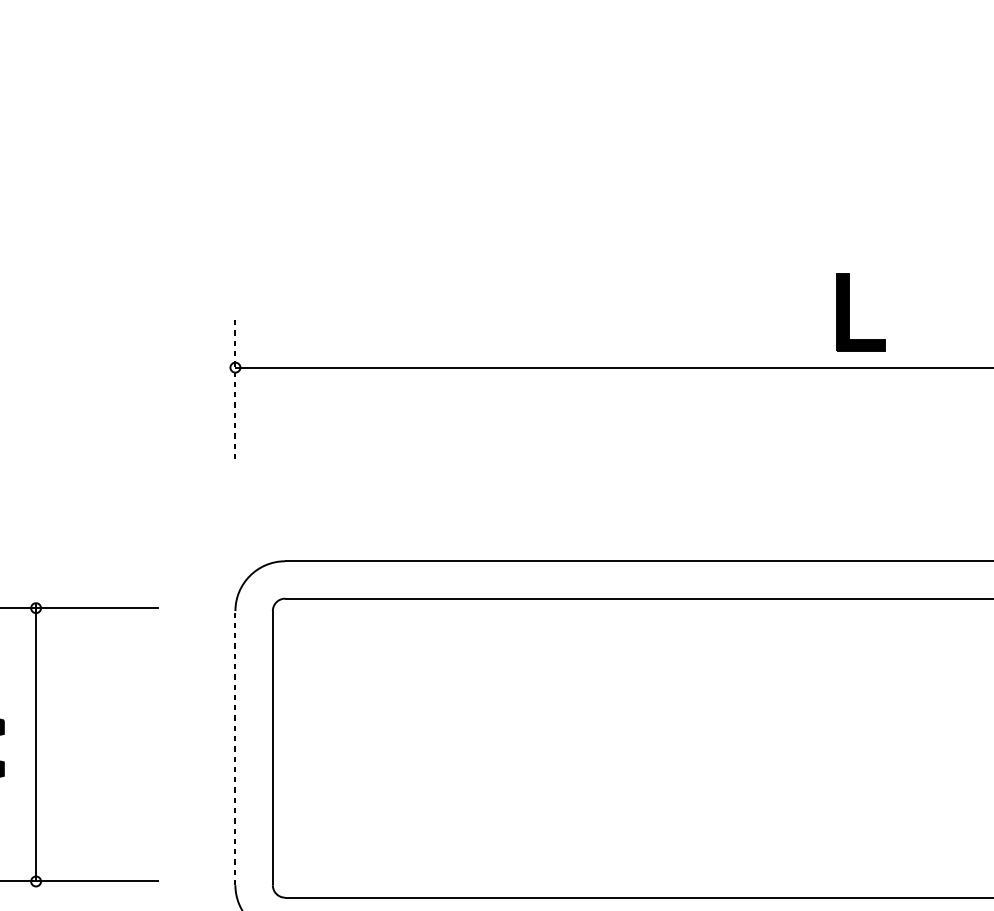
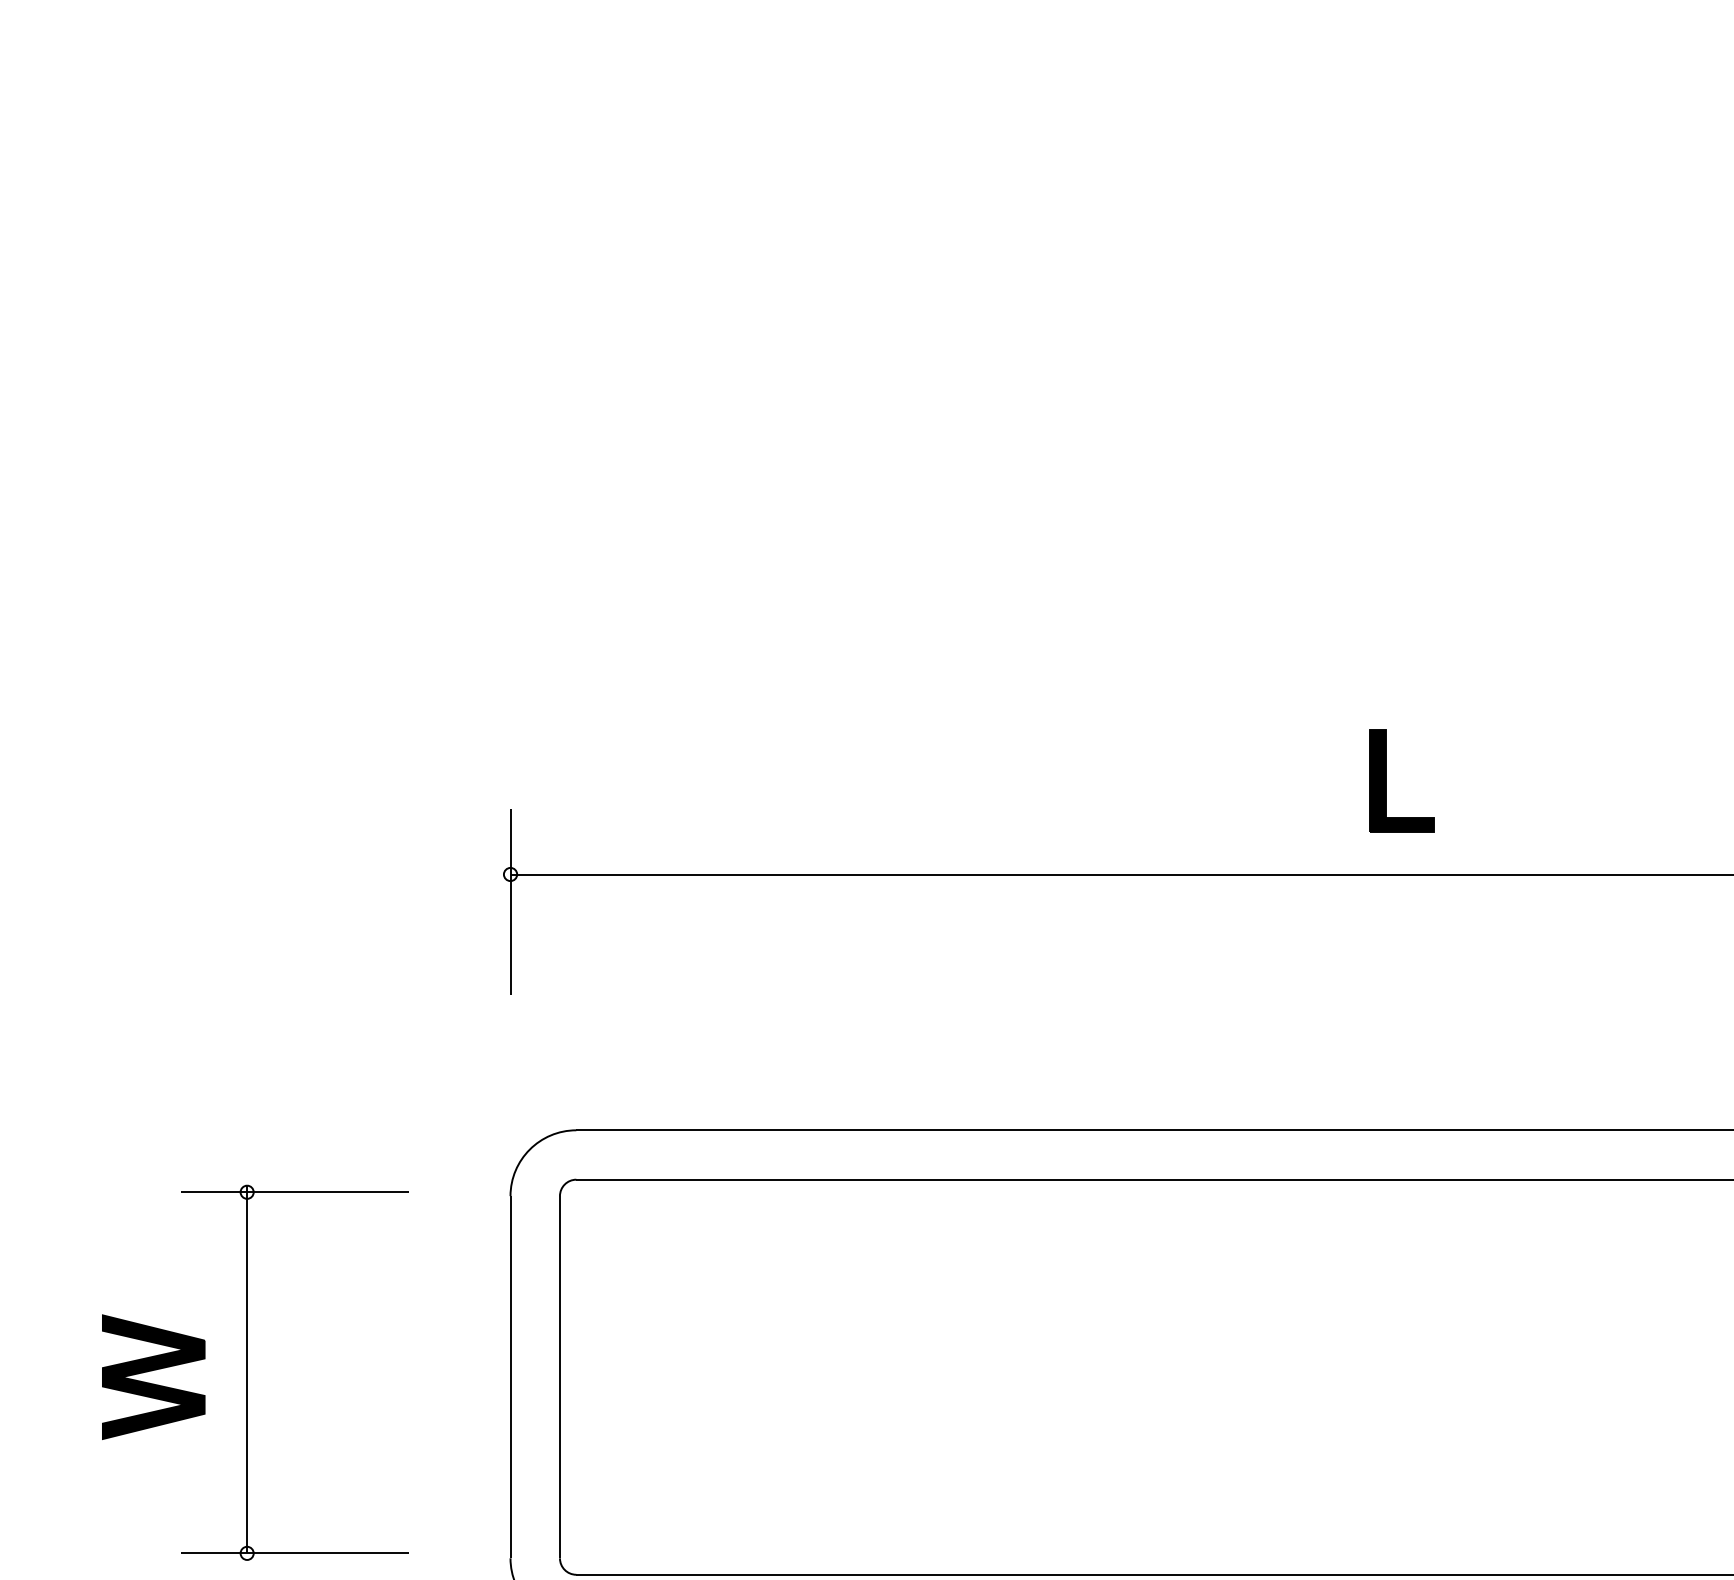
part: (849, 311) -> (1386, 780), moved
line: (235, 388) -> (510, 901), dashed -> solid
line: (235, 747) -> (510, 1376), dashed -> solid

